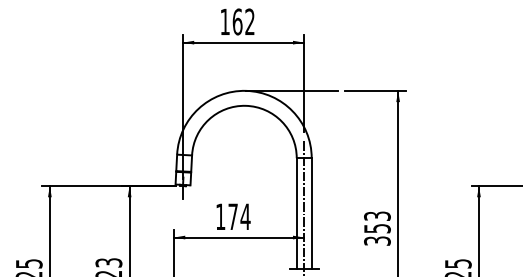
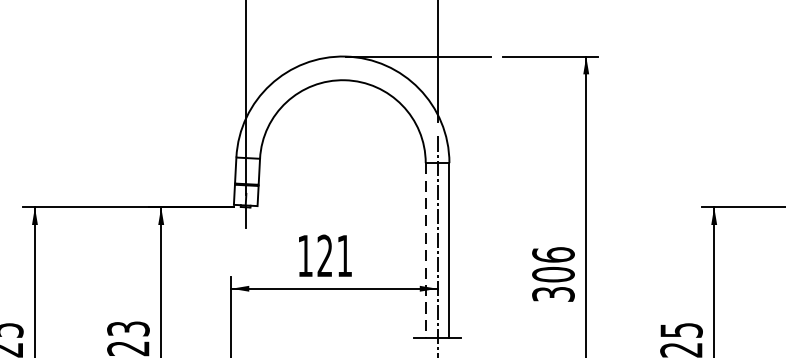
line: (296, 213) -> (425, 250), solid -> dashed
text: (239, 216) -> (335, 255), 174 -> 121
text: (377, 222) -> (553, 264), 353 -> 306

